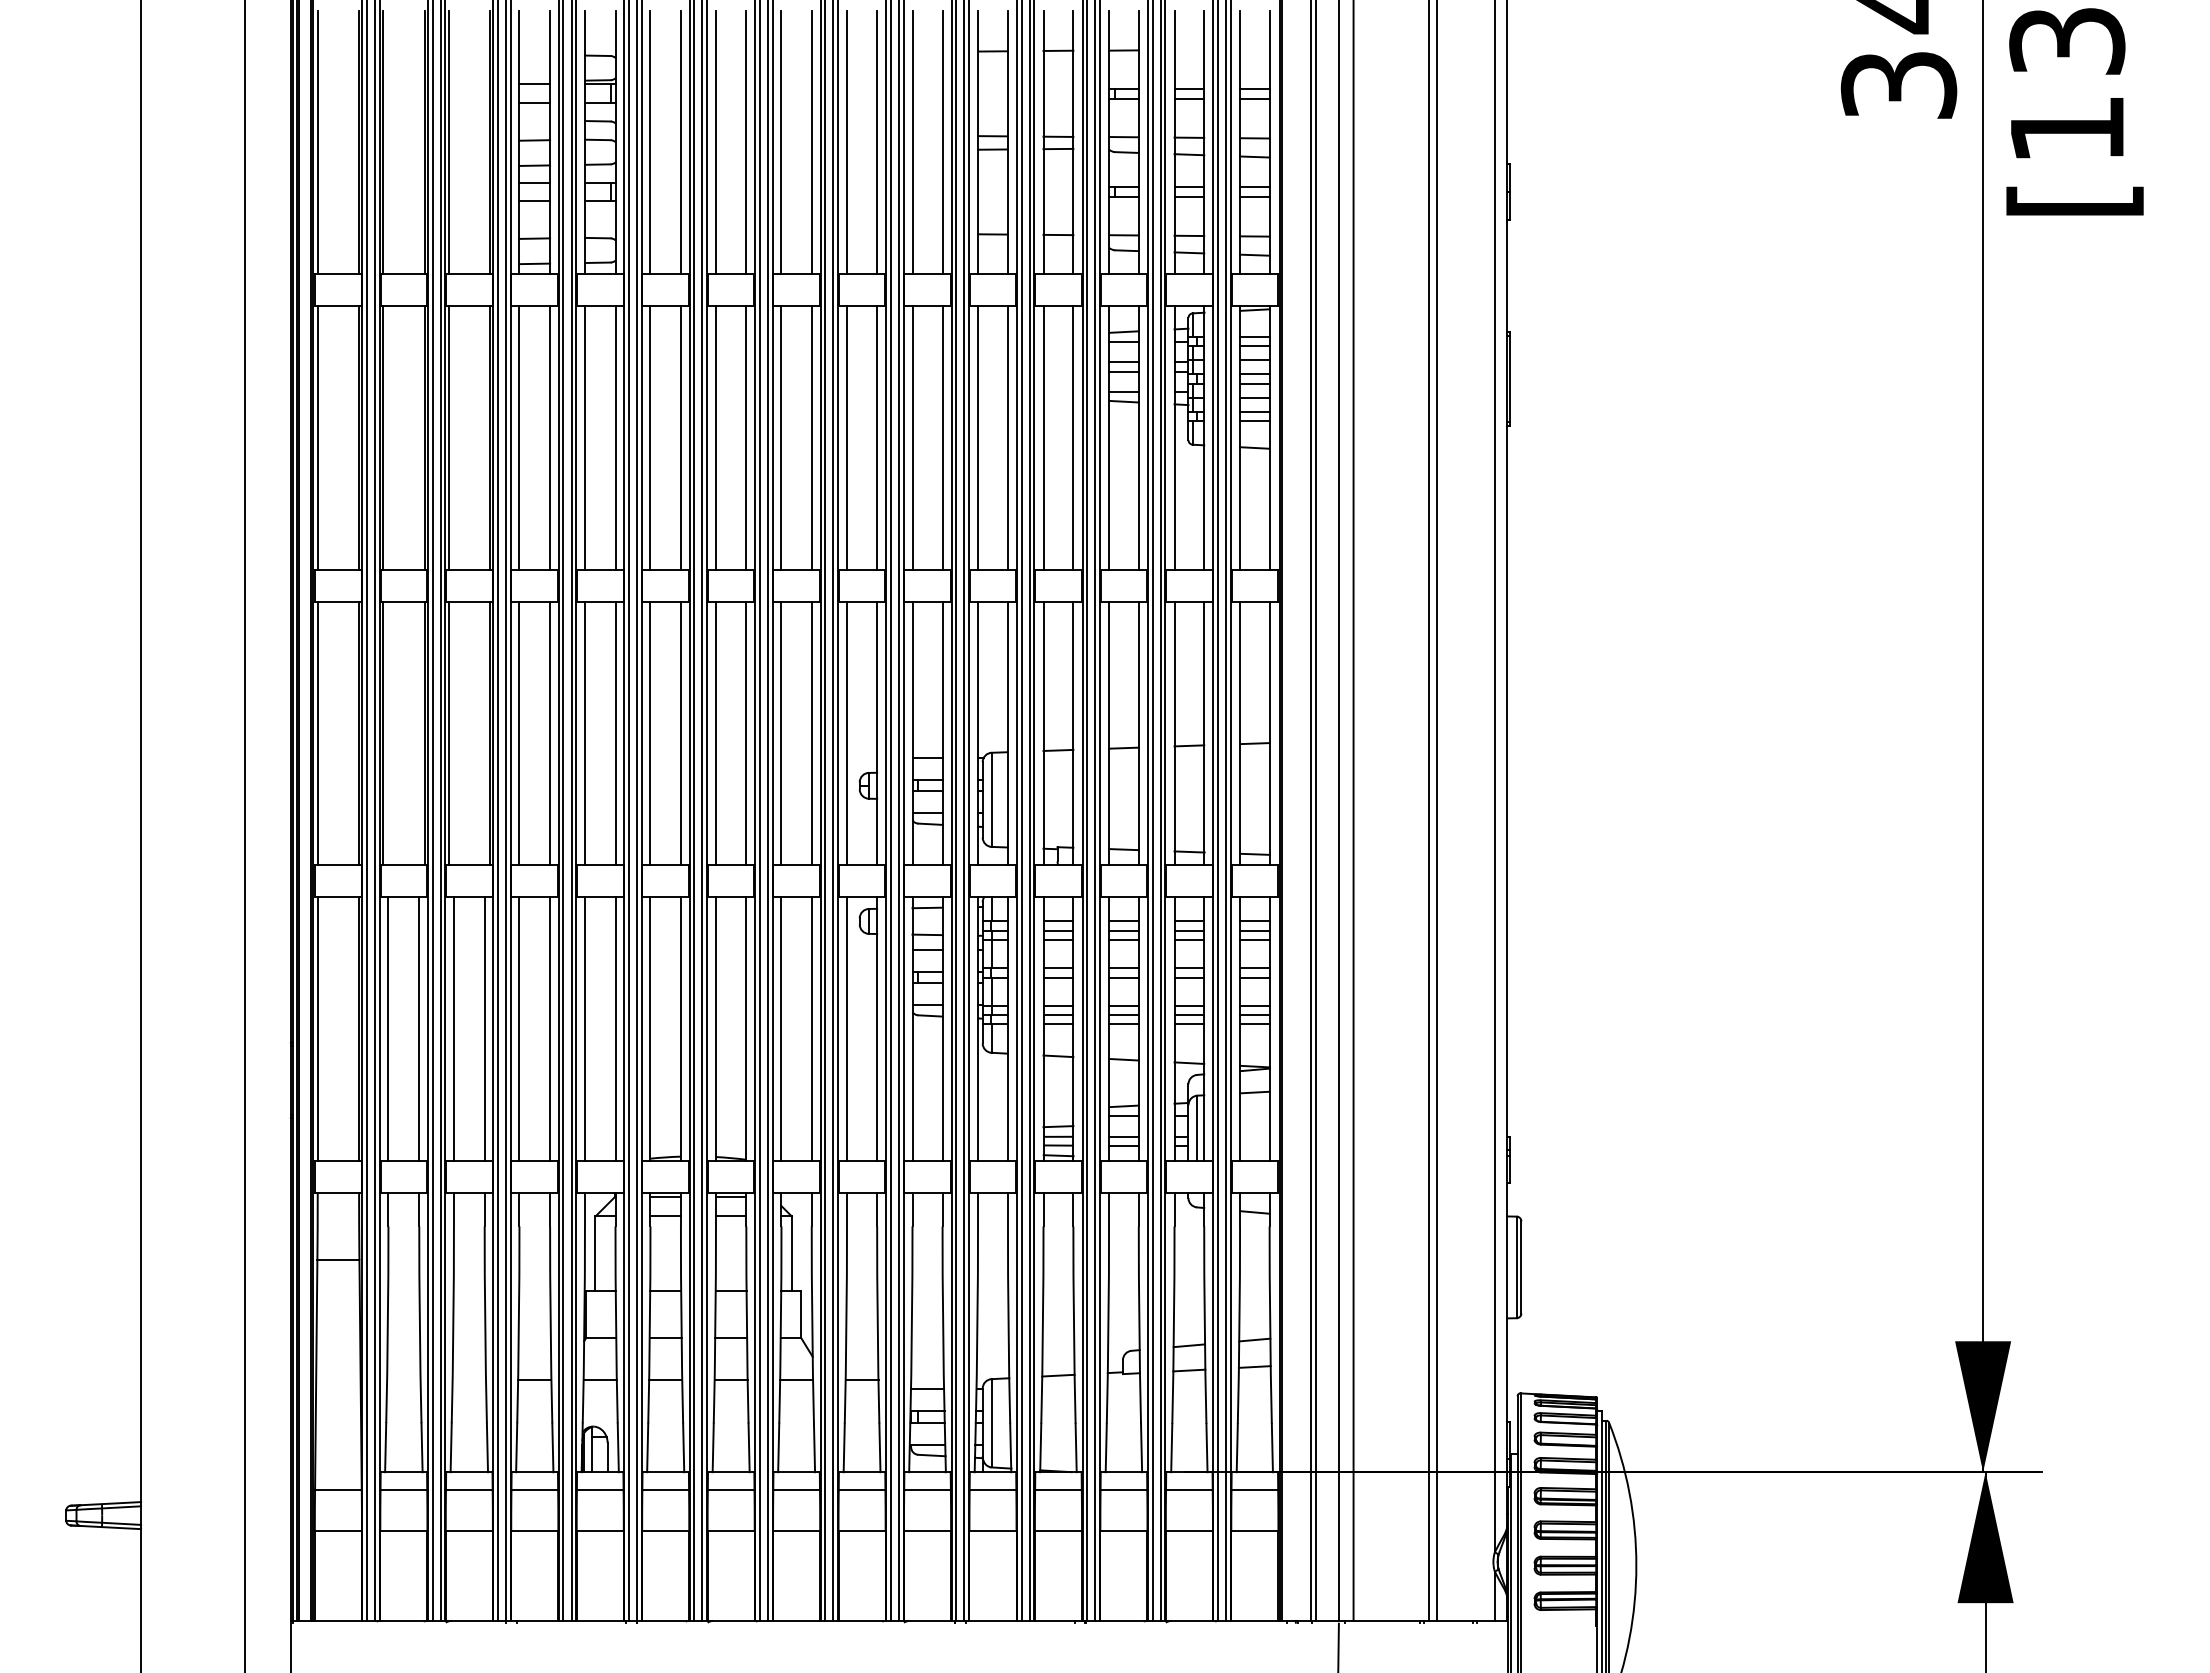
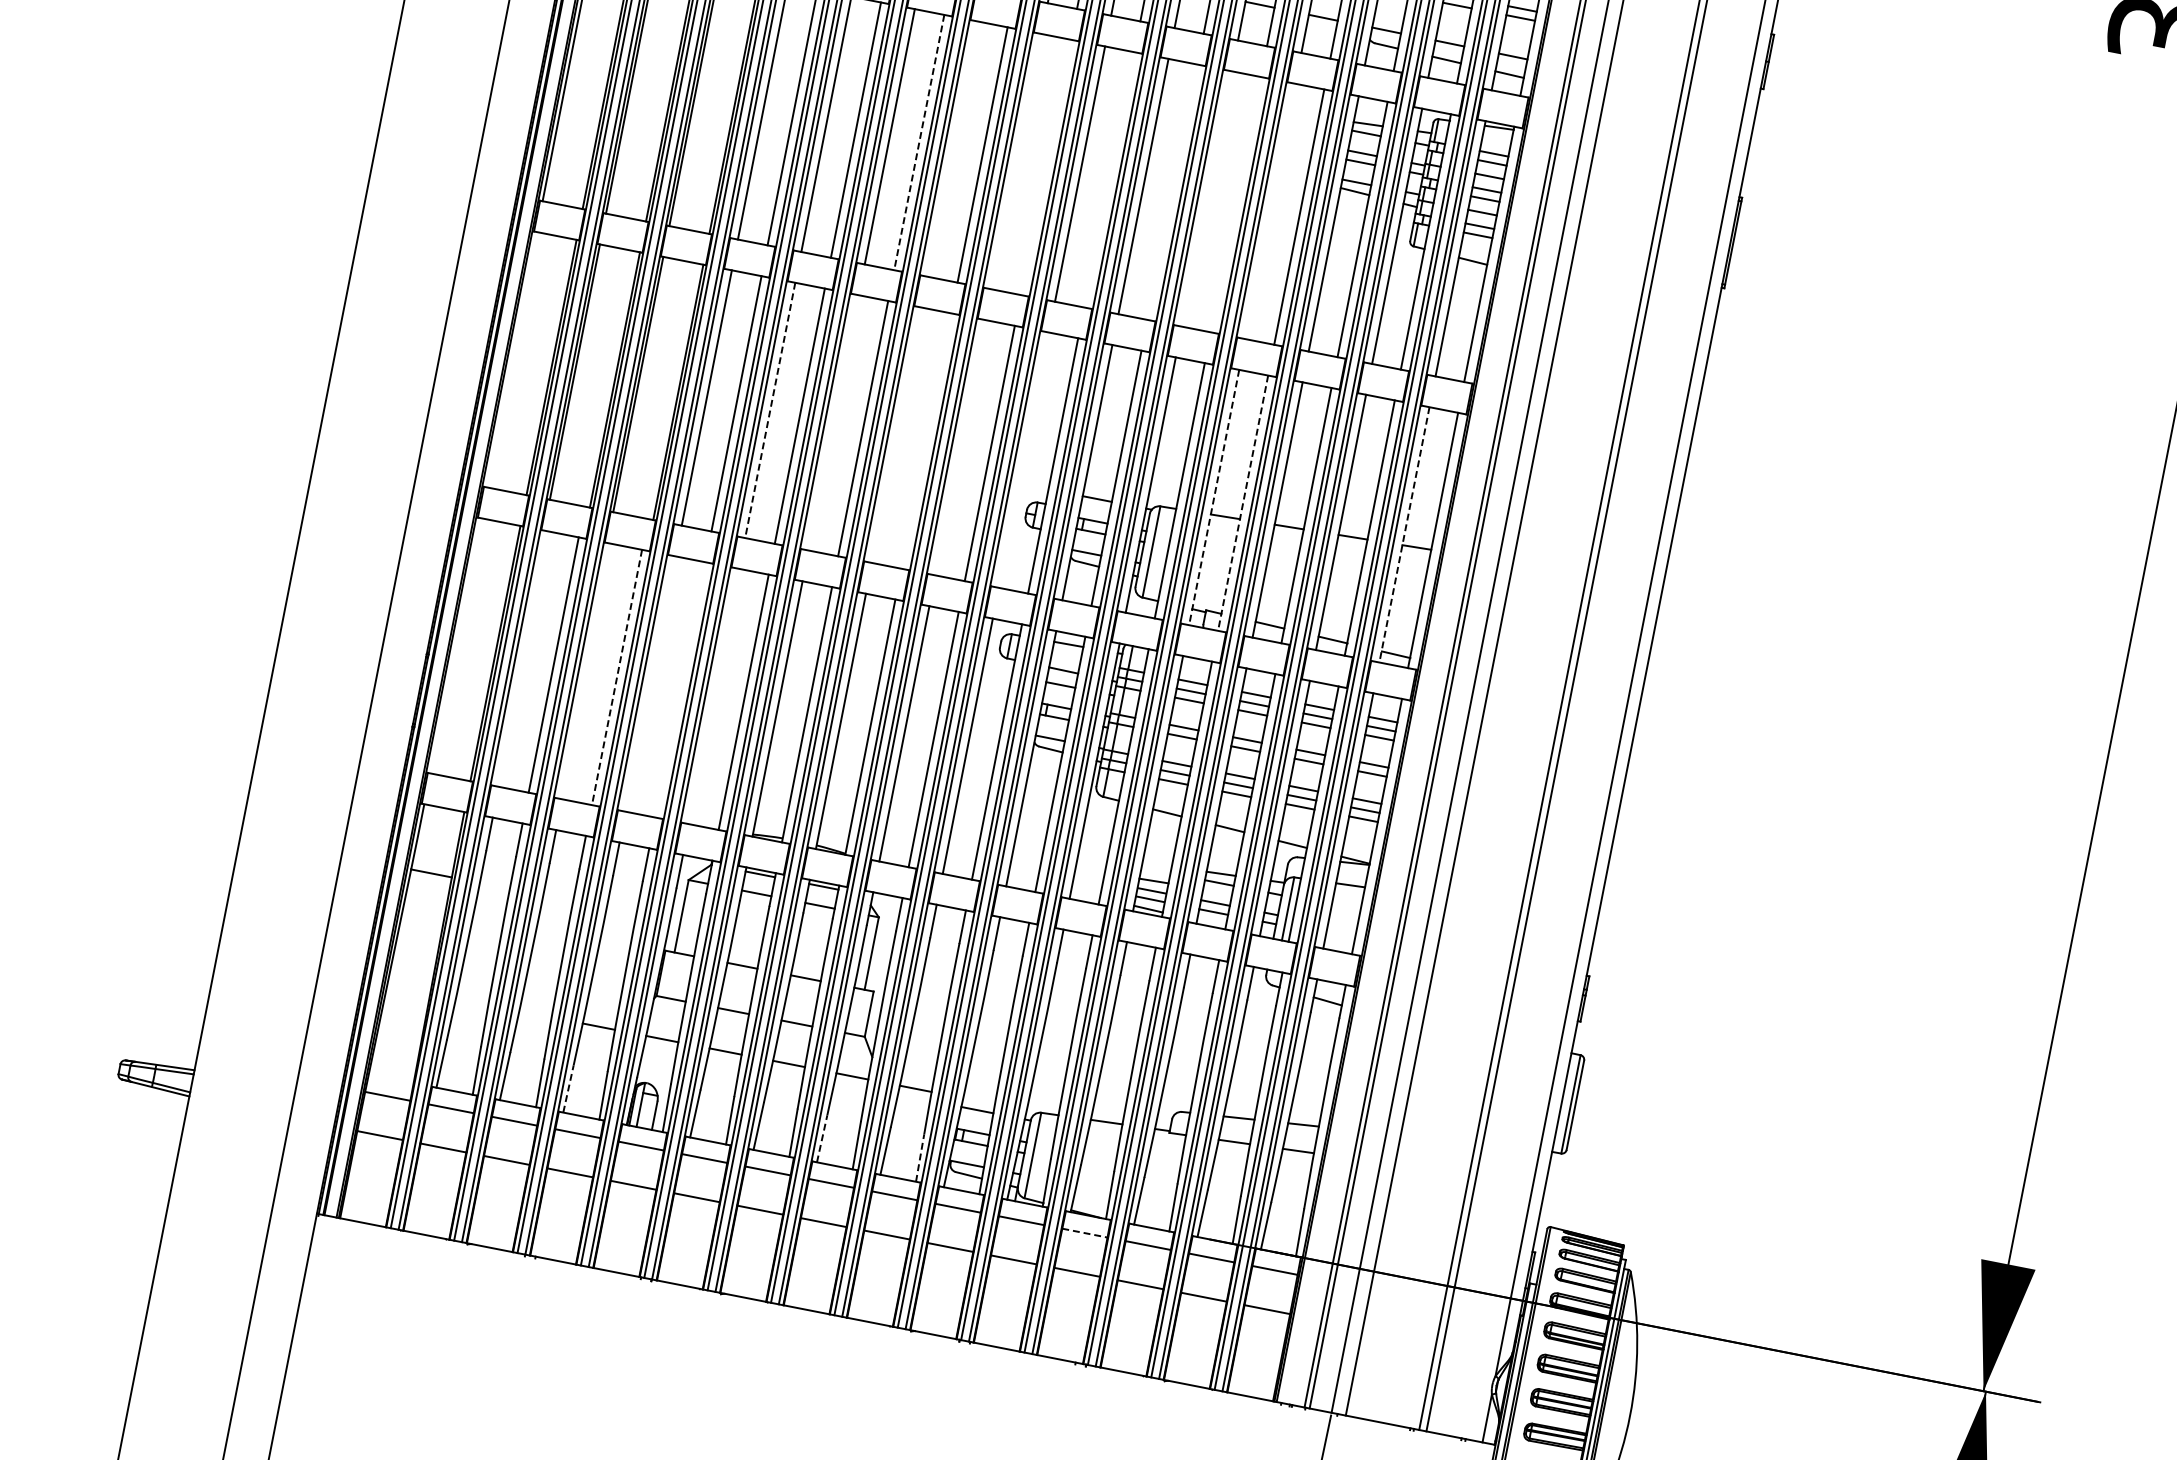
line: (680, 437) -> (918, 142), solid -> dashed
line: (715, 437) -> (952, 148), removed
line: (781, 437) -> (1016, 161), removed
line: (811, 437) -> (1045, 166), removed
line: (877, 437) -> (1109, 179), removed
line: (942, 437) -> (1172, 191), removed
line: (978, 437) -> (1207, 198), removed
line: (1007, 437) -> (1235, 204), removed
line: (1043, 437) -> (1270, 210), removed
line: (317, 733) -> (511, 359), removed
line: (584, 733) -> (769, 410), solid -> dashed
line: (650, 733) -> (833, 422), removed
line: (715, 733) -> (896, 435), removed
line: (746, 733) -> (926, 441), removed
line: (781, 733) -> (960, 447), removed
line: (847, 733) -> (1024, 460), removed
line: (1043, 733) -> (1214, 497), solid -> dashed
line: (1073, 733) -> (1243, 503), solid -> dashed
line: (1240, 733) -> (1404, 534), solid -> dashed
line: (317, 1028) -> (455, 645), removed
line: (388, 1028) -> (524, 658), removed
line: (453, 1028) -> (586, 671), removed
line: (484, 1028) -> (616, 676), solid -> dashed
line: (519, 1028) -> (650, 683), removed
line: (550, 1028) -> (680, 689), removed
line: (584, 1028) -> (713, 695), removed
line: (516, 1447) -> (568, 1088), solid -> dashed
line: (778, 1447) -> (822, 1138), solid -> dashed
line: (879, 1447) -> (919, 1157), solid -> dashed
line: (1058, 1490) -> (1084, 1233), solid -> dashed

